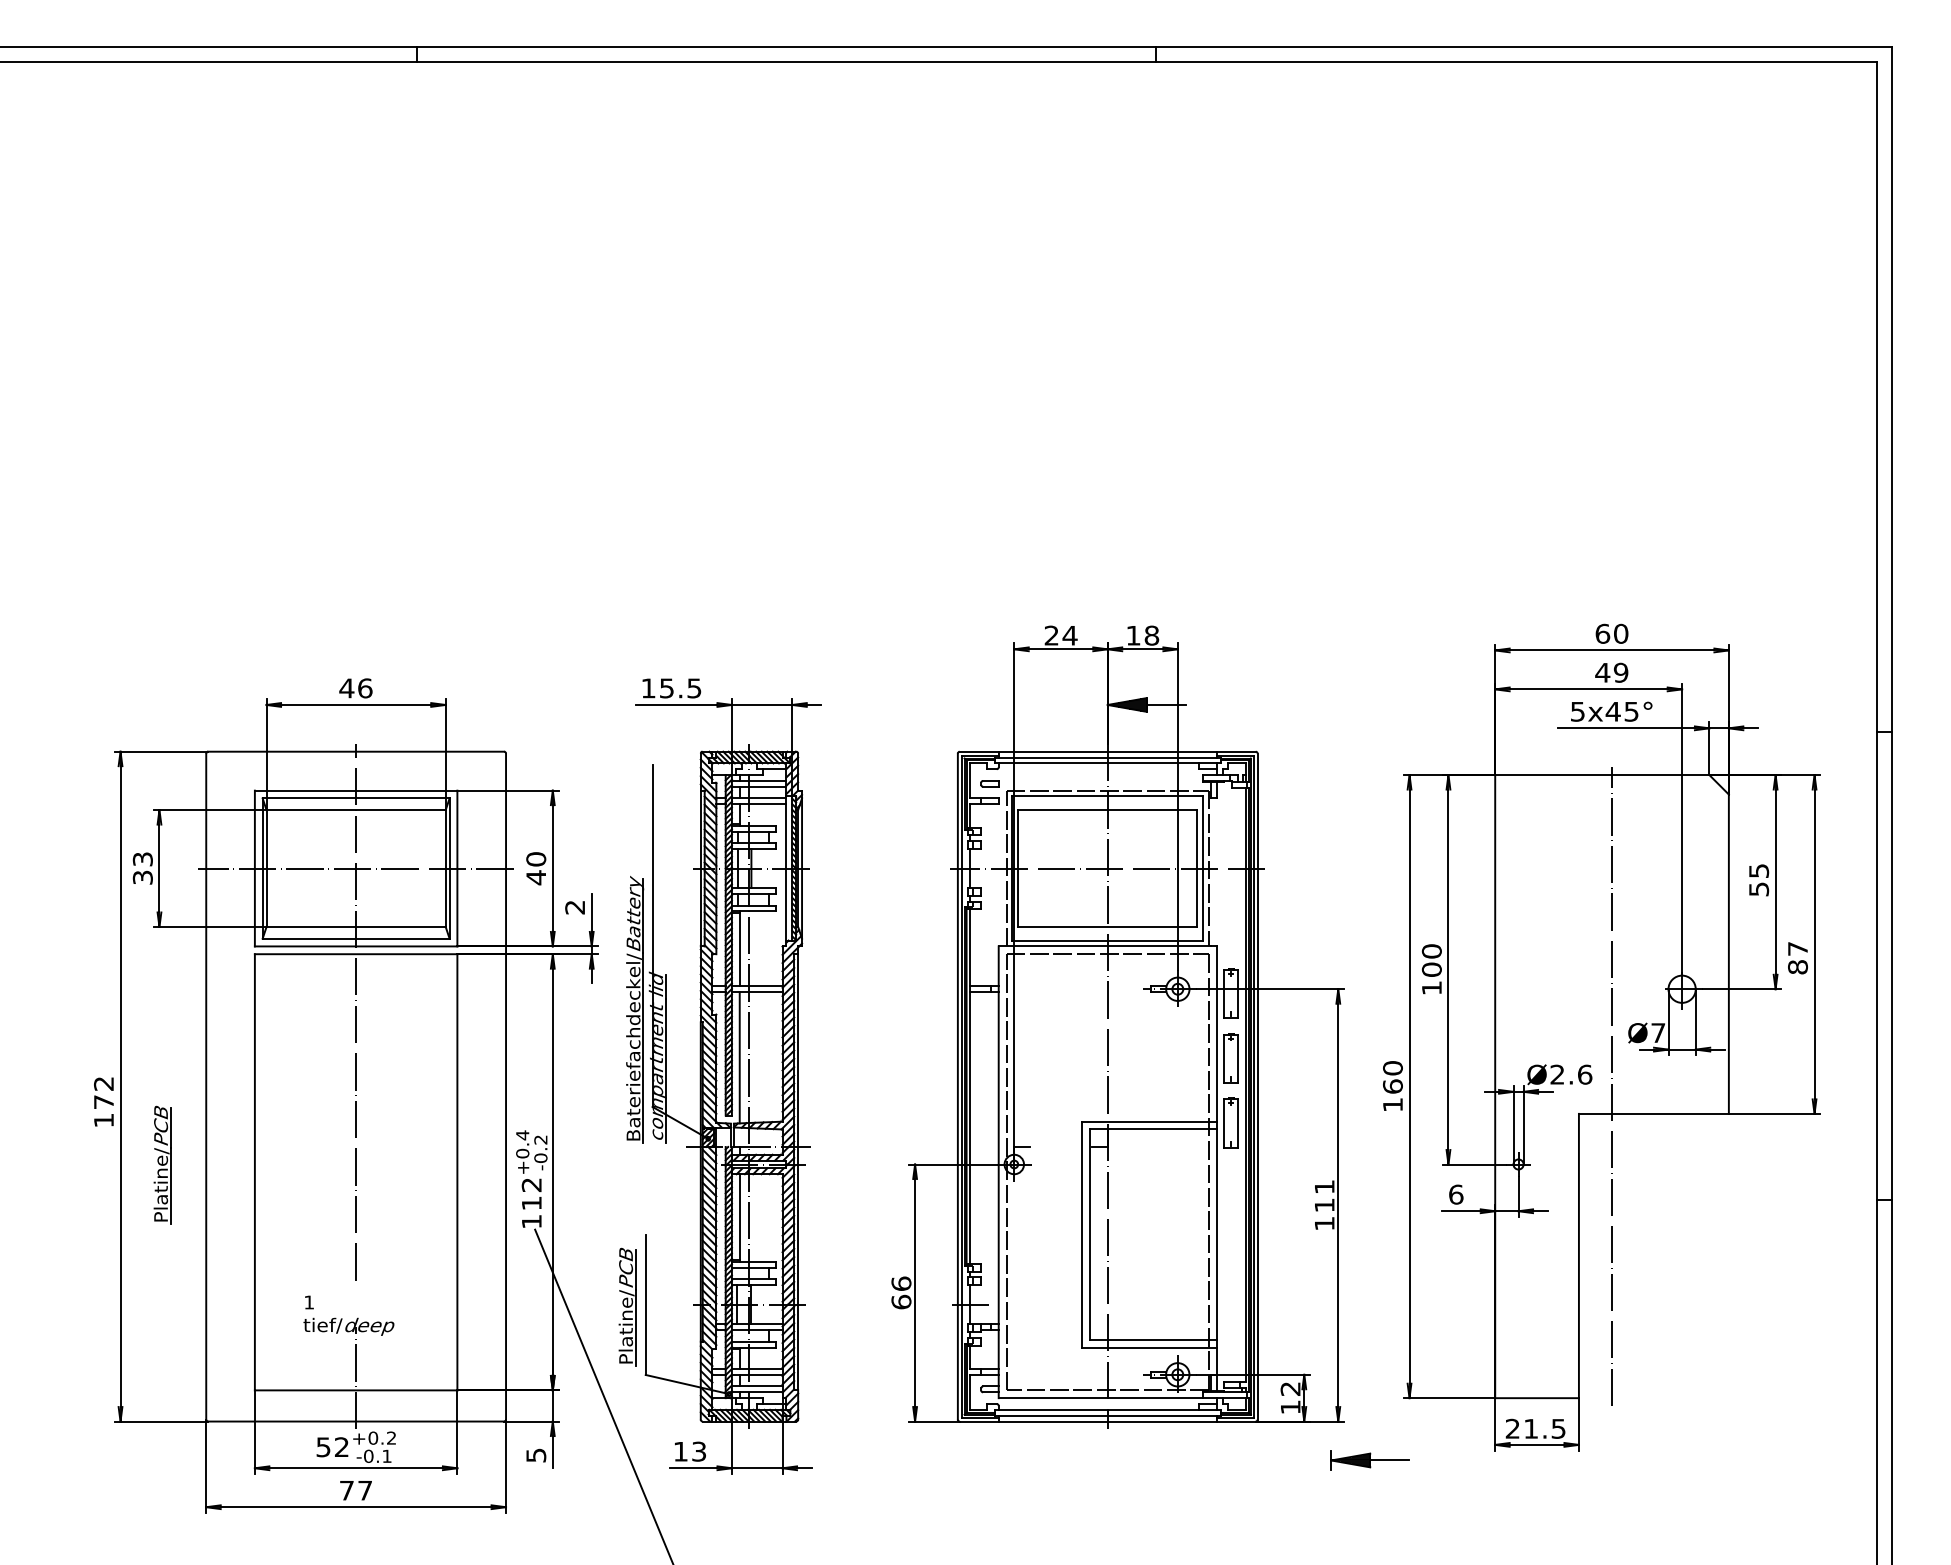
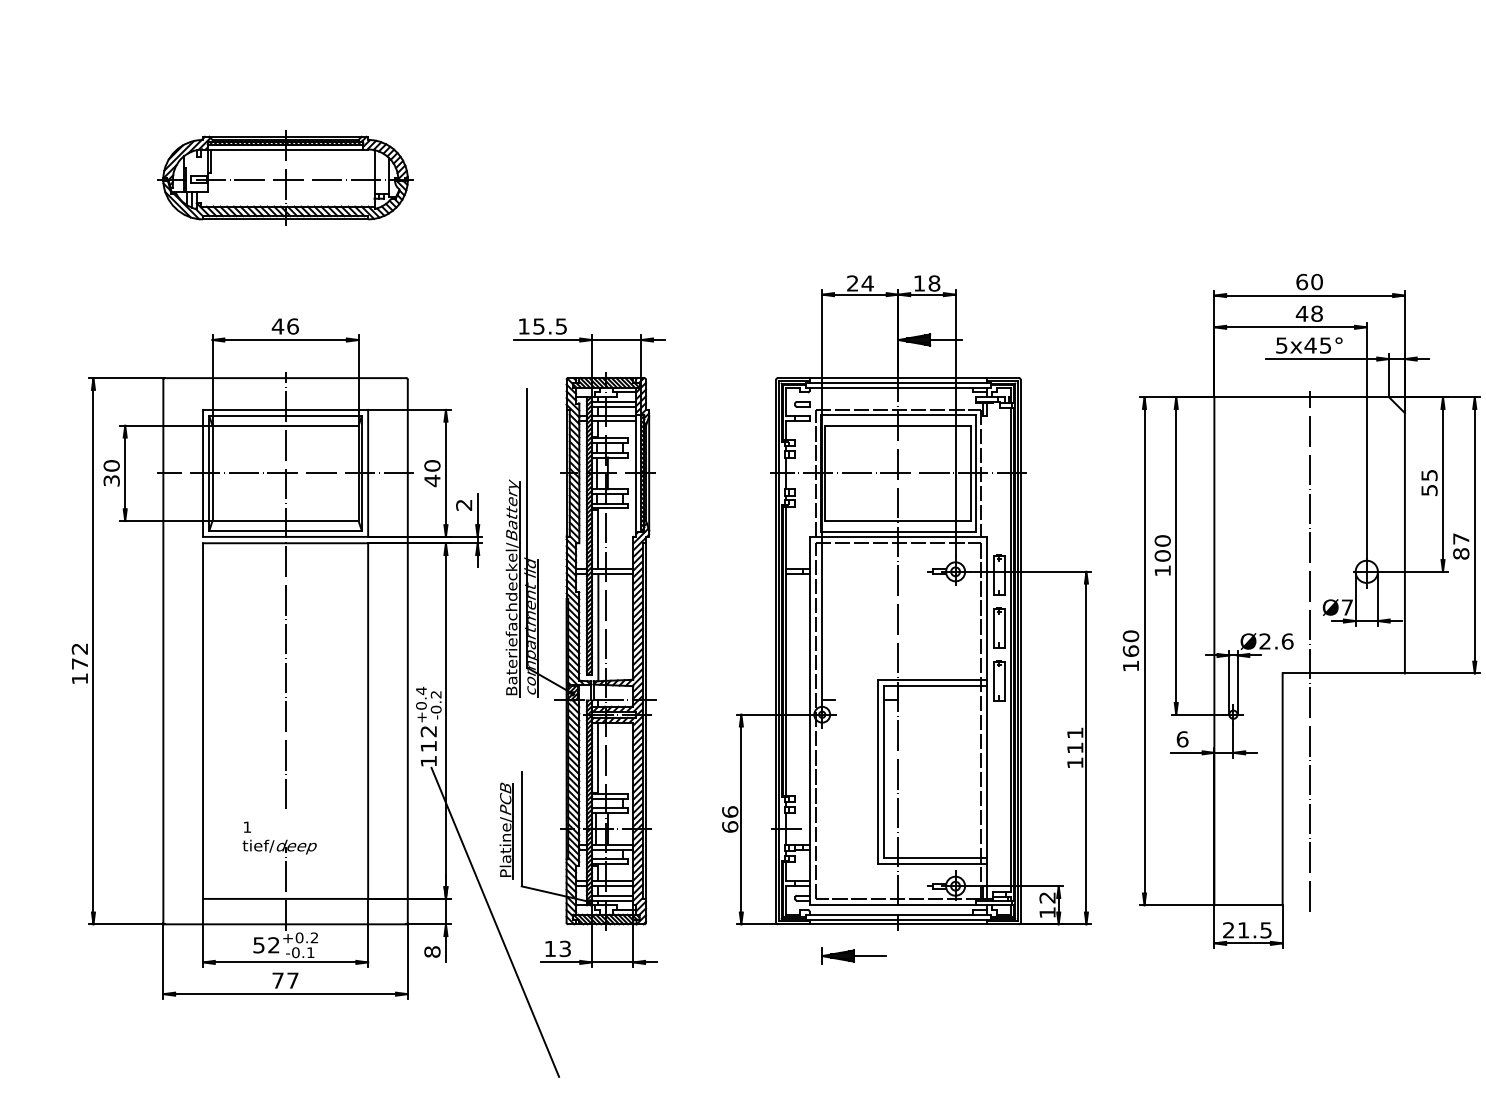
part: (355, 506) -> (285, 178), added
text: (1620, 672) -> (1316, 313), 49 -> 48
text: (142, 859) -> (111, 466), 33 -> 30
part: (162, 1164) -> (127, 714), removed
text: (536, 1455) -> (432, 952), 5 -> 8
part: (1369, 1460) -> (853, 956), moved

